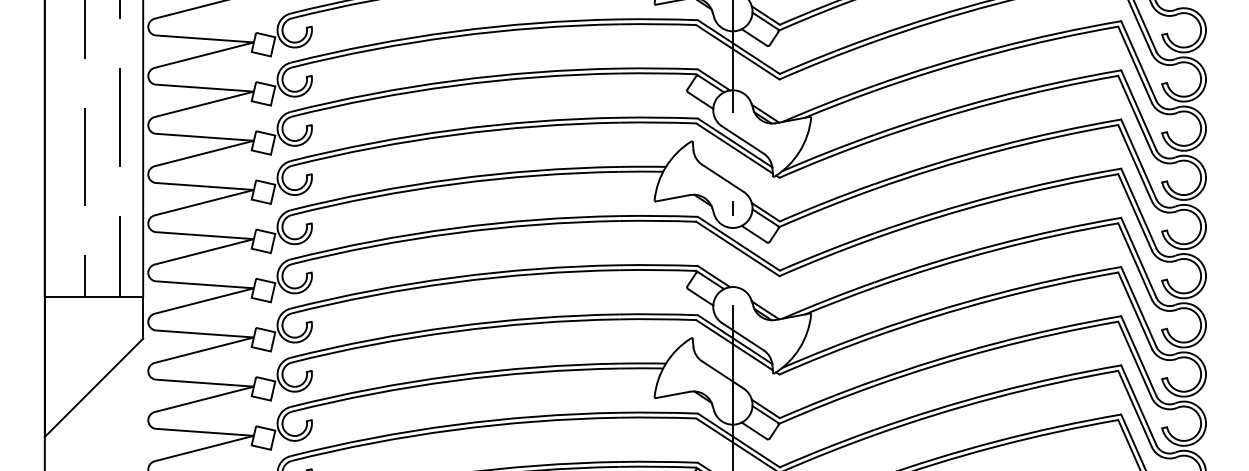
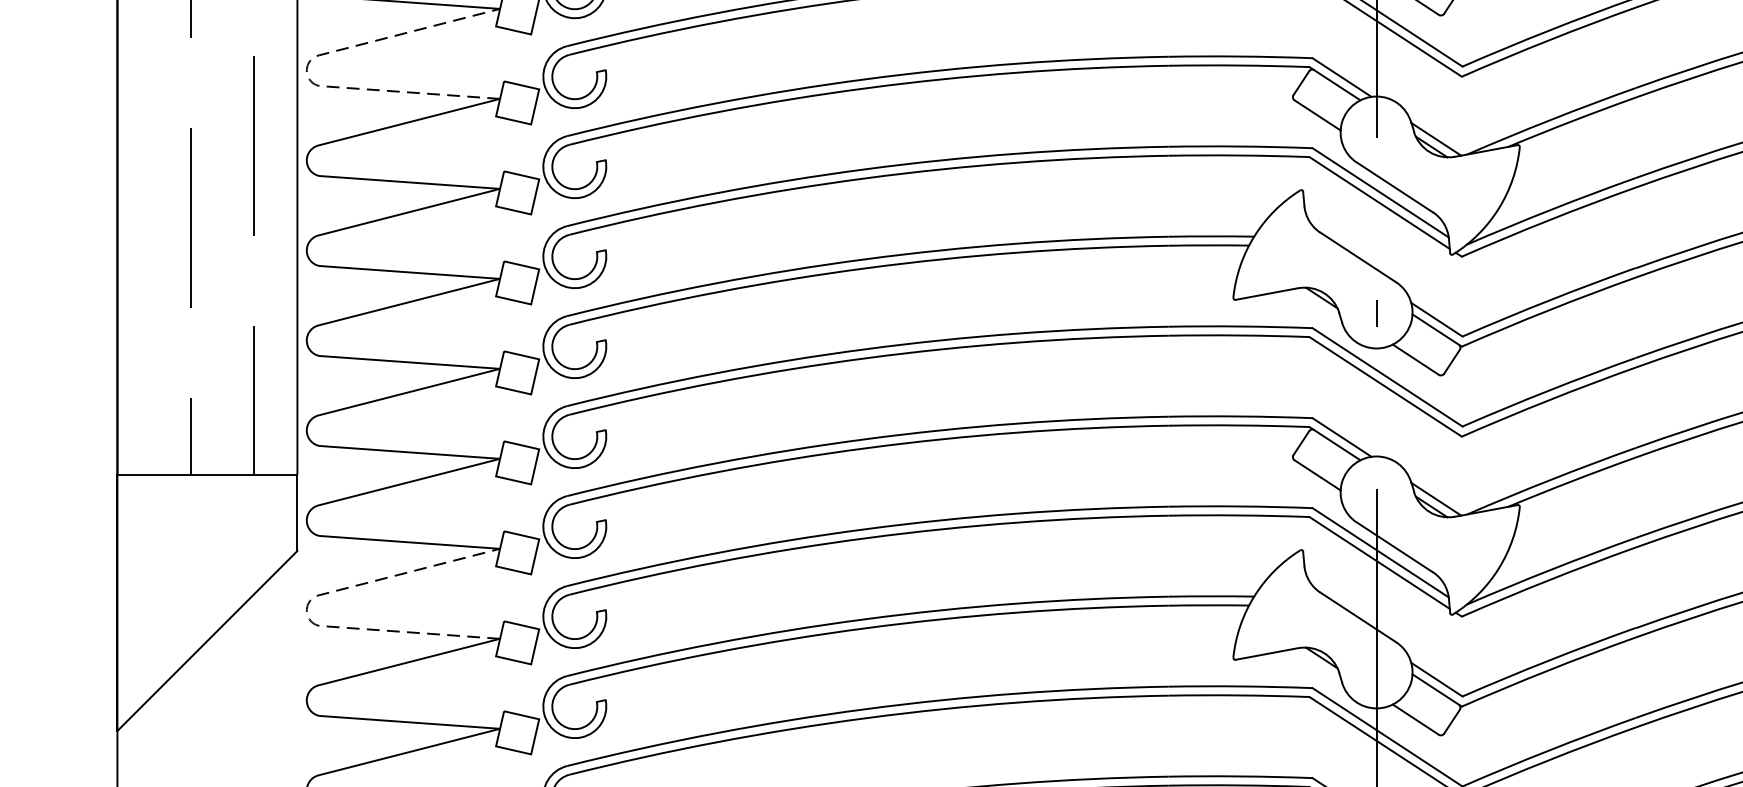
line: (148, 74) -> (307, 67), solid -> dashed
line: (148, 369) -> (307, 607), solid -> dashed

